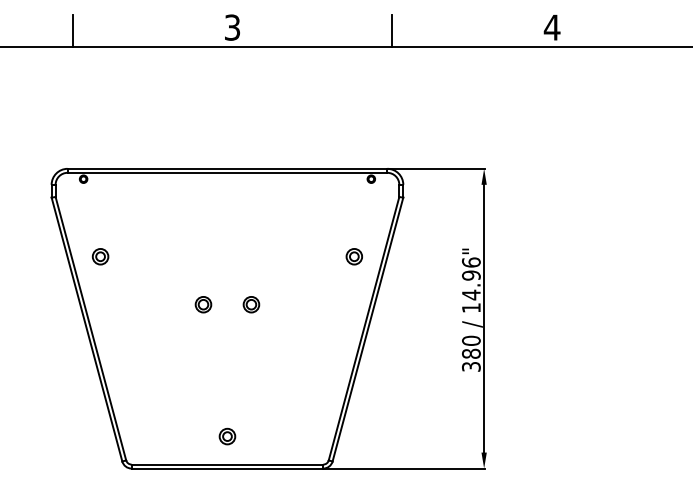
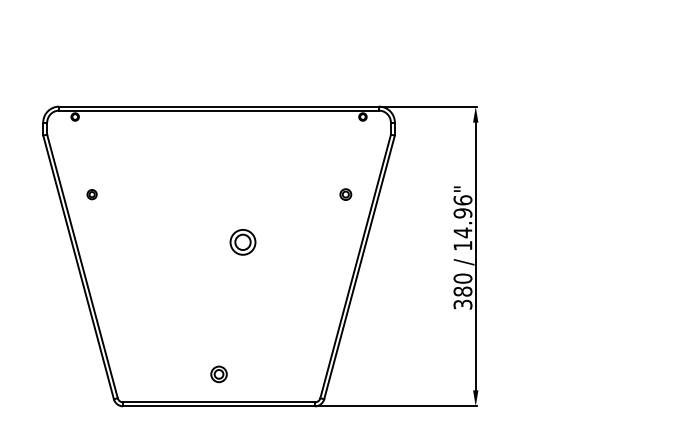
part: (100, 256) -> (92, 194), size x0.6
part: (353, 256) -> (345, 194), size x0.7
part: (203, 304) -> (195, 242), removed
part: (251, 304) -> (243, 242), size x1.6

